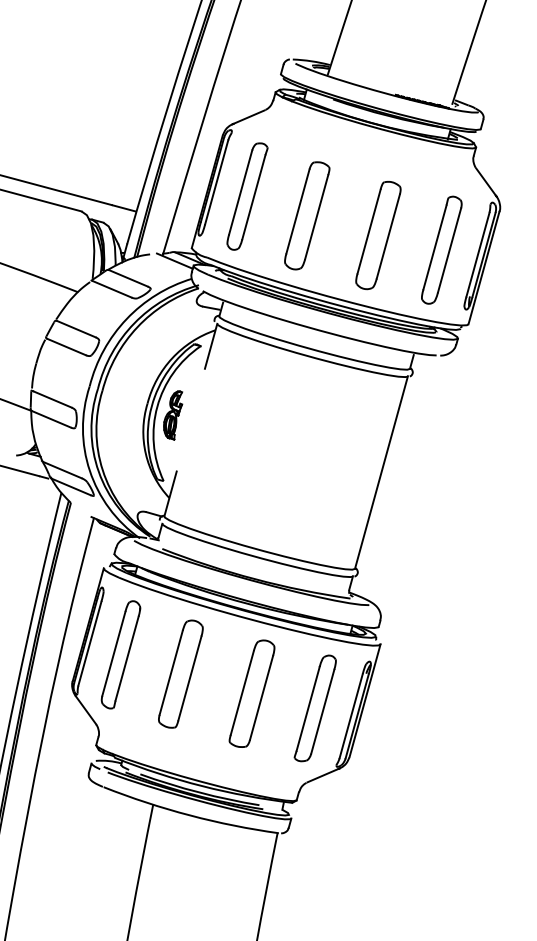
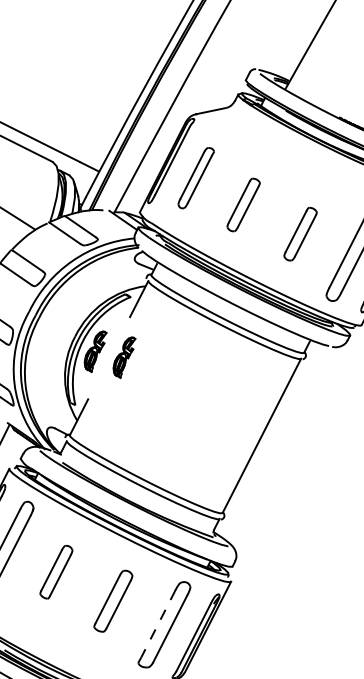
part: (247, 196) -> (196, 178), size x0.7
part: (307, 215) -> (243, 204), size x0.6
part: (378, 235) -> (300, 234), size x0.6
part: (207, 415) -> (124, 357), added
part: (180, 673) -> (56, 571), size x0.6
part: (251, 693) -> (112, 600), size x0.7
line: (308, 708) -> (158, 623), solid -> dashed

